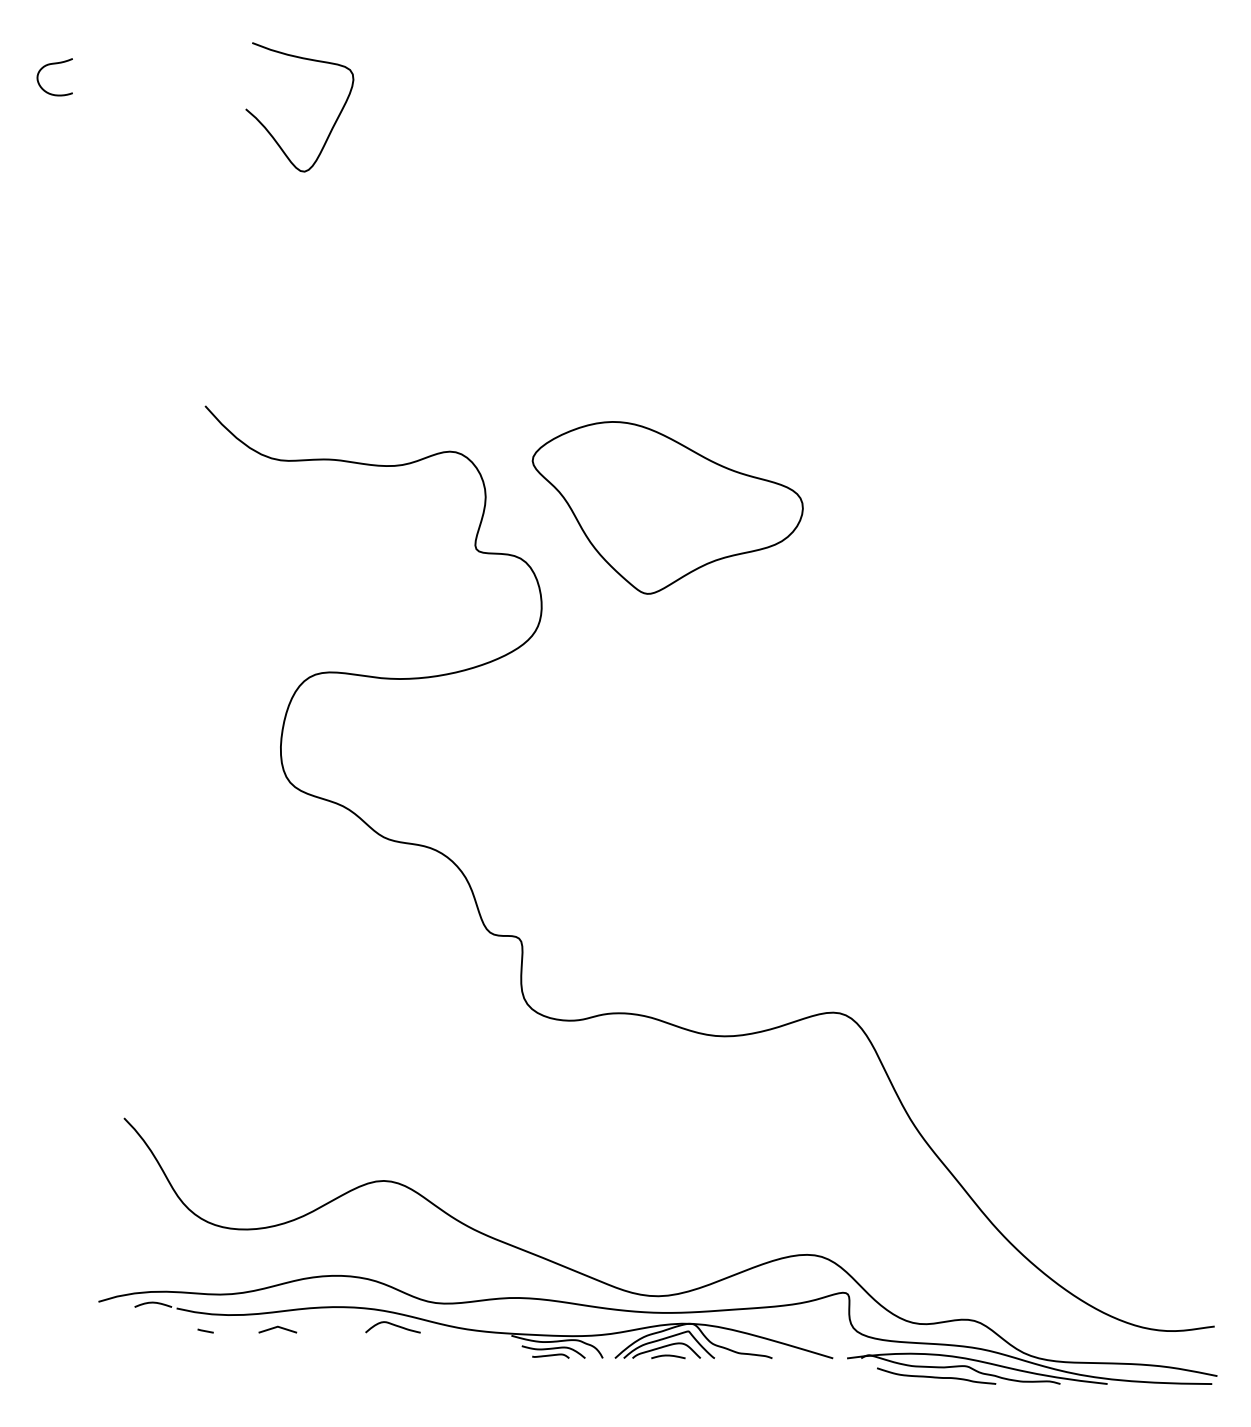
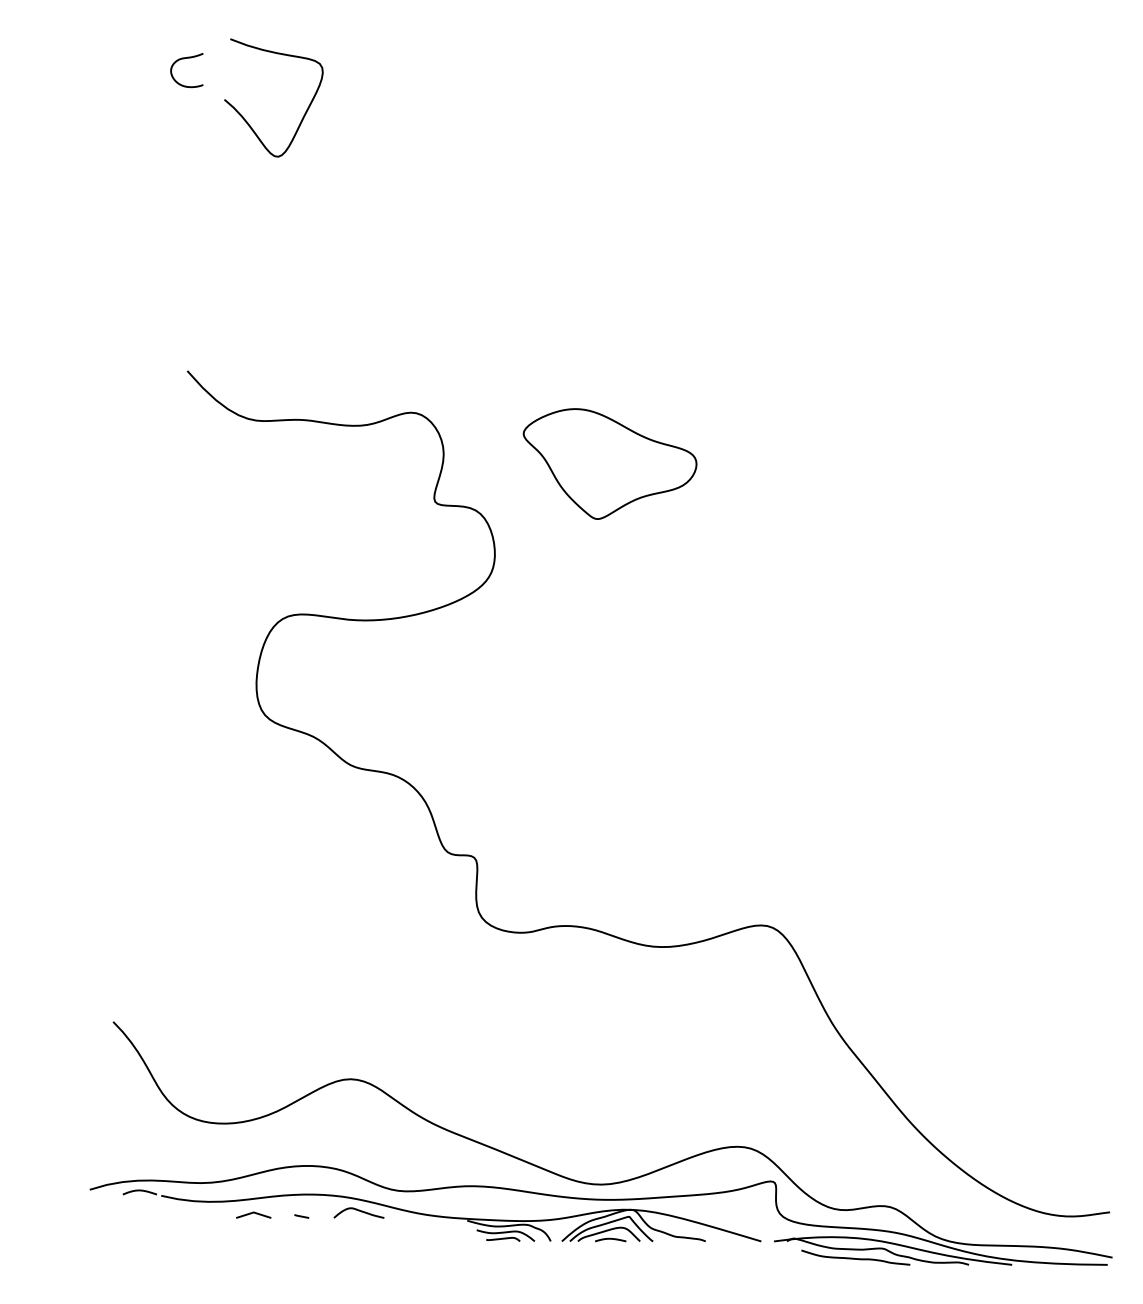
curve: (52, 65) -> (184, 59), moved
part: (667, 507) -> (609, 463), size x0.7
line: (205, 1331) -> (301, 1216), moved

